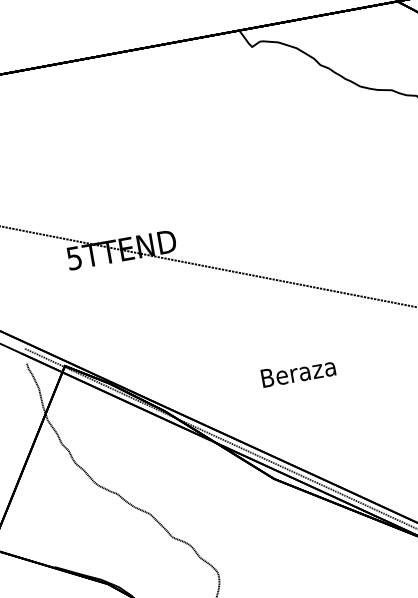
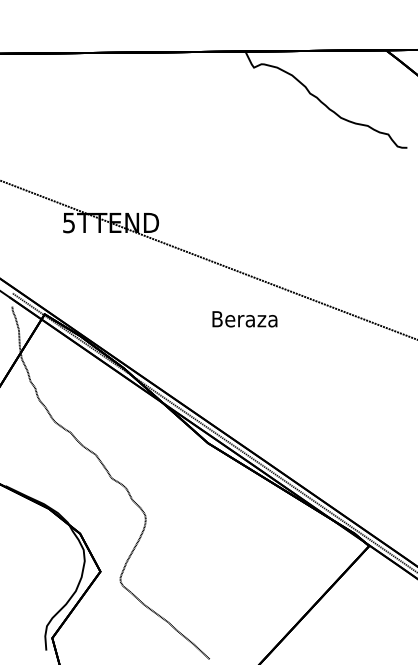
text: (298, 373) -> (244, 319), moved

